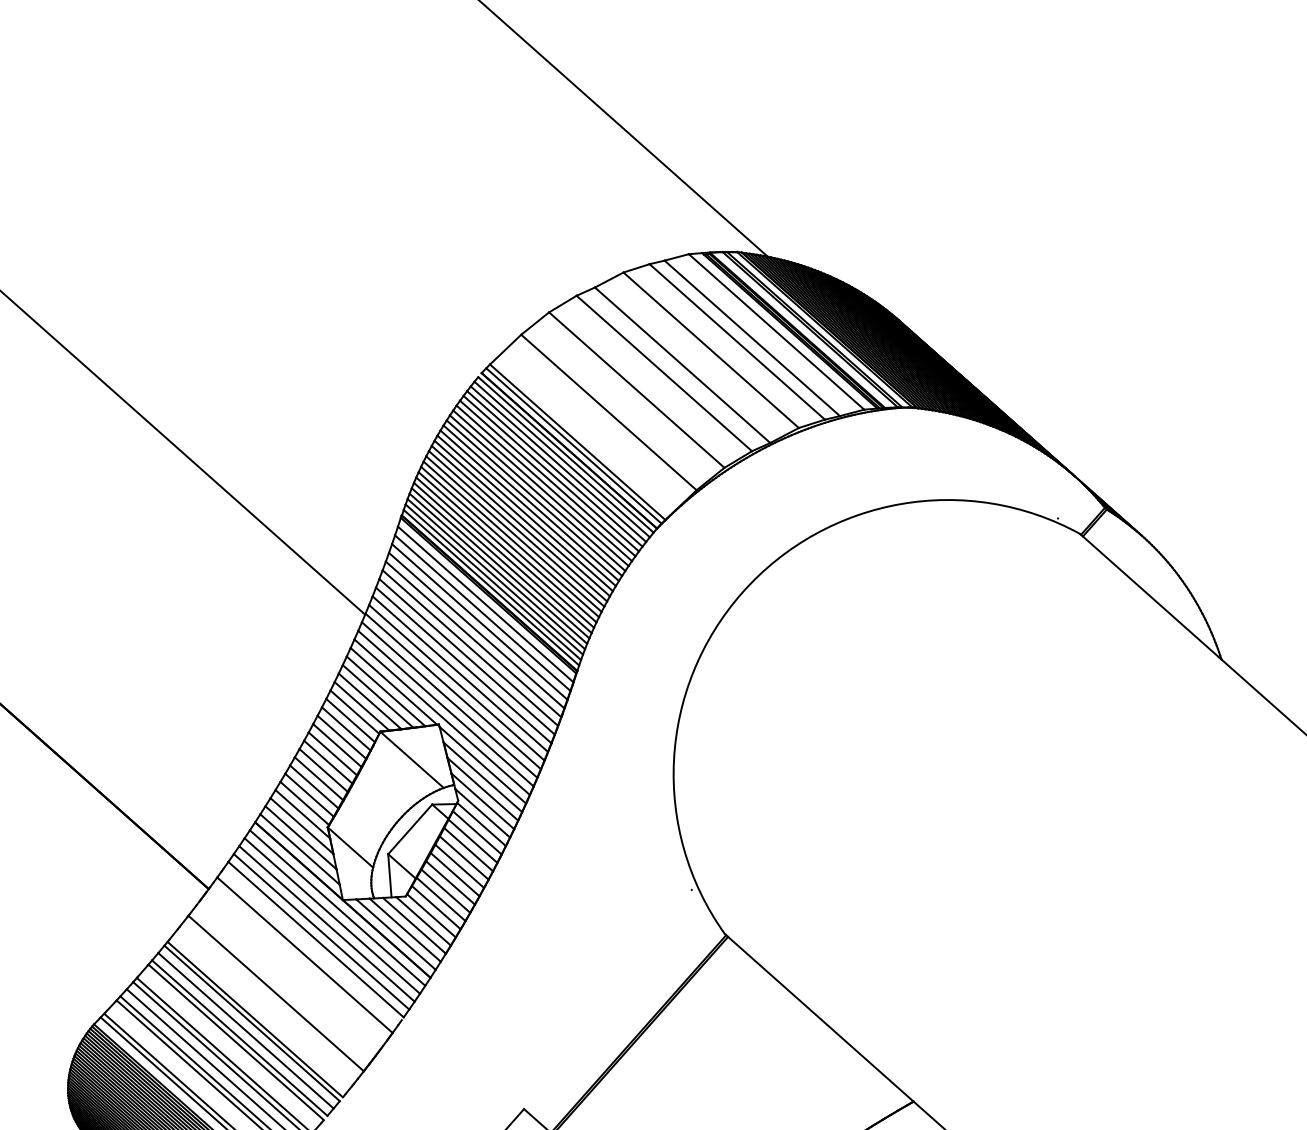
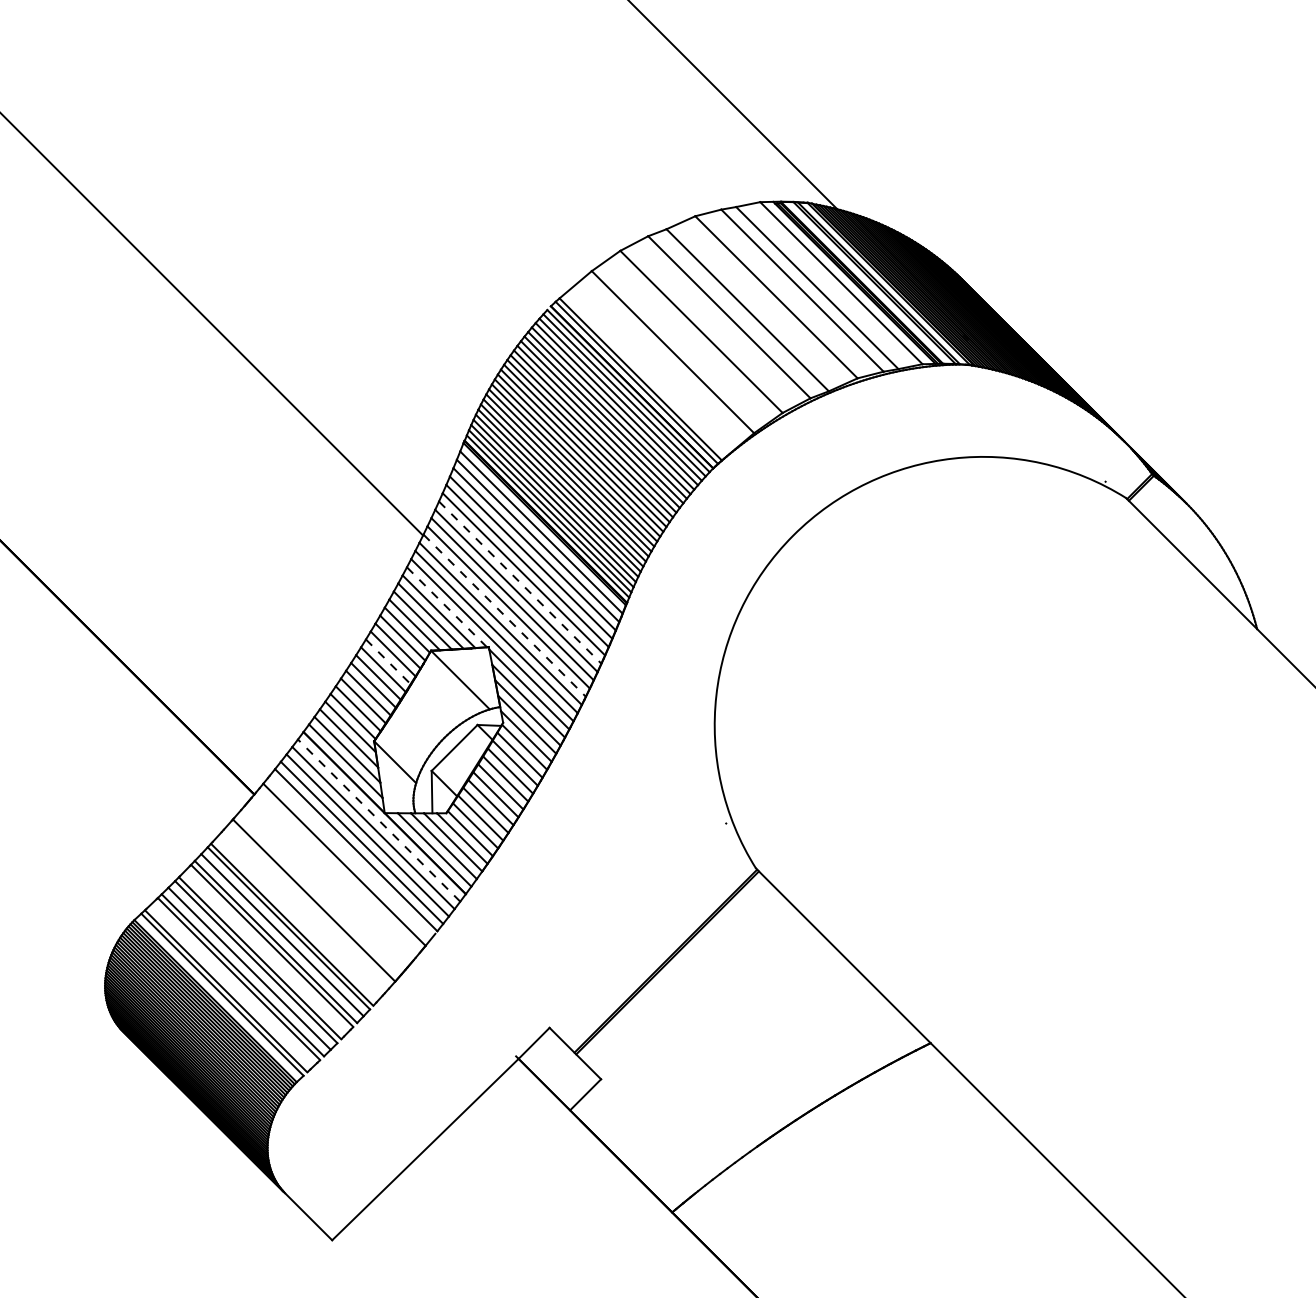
line: (467, 656) -> (520, 582), solid -> dashed
line: (393, 686) -> (446, 607), solid -> dashed
line: (453, 691) -> (504, 615), solid -> dashed
line: (337, 745) -> (388, 661), solid -> dashed
line: (337, 907) -> (379, 820), solid -> dashed

